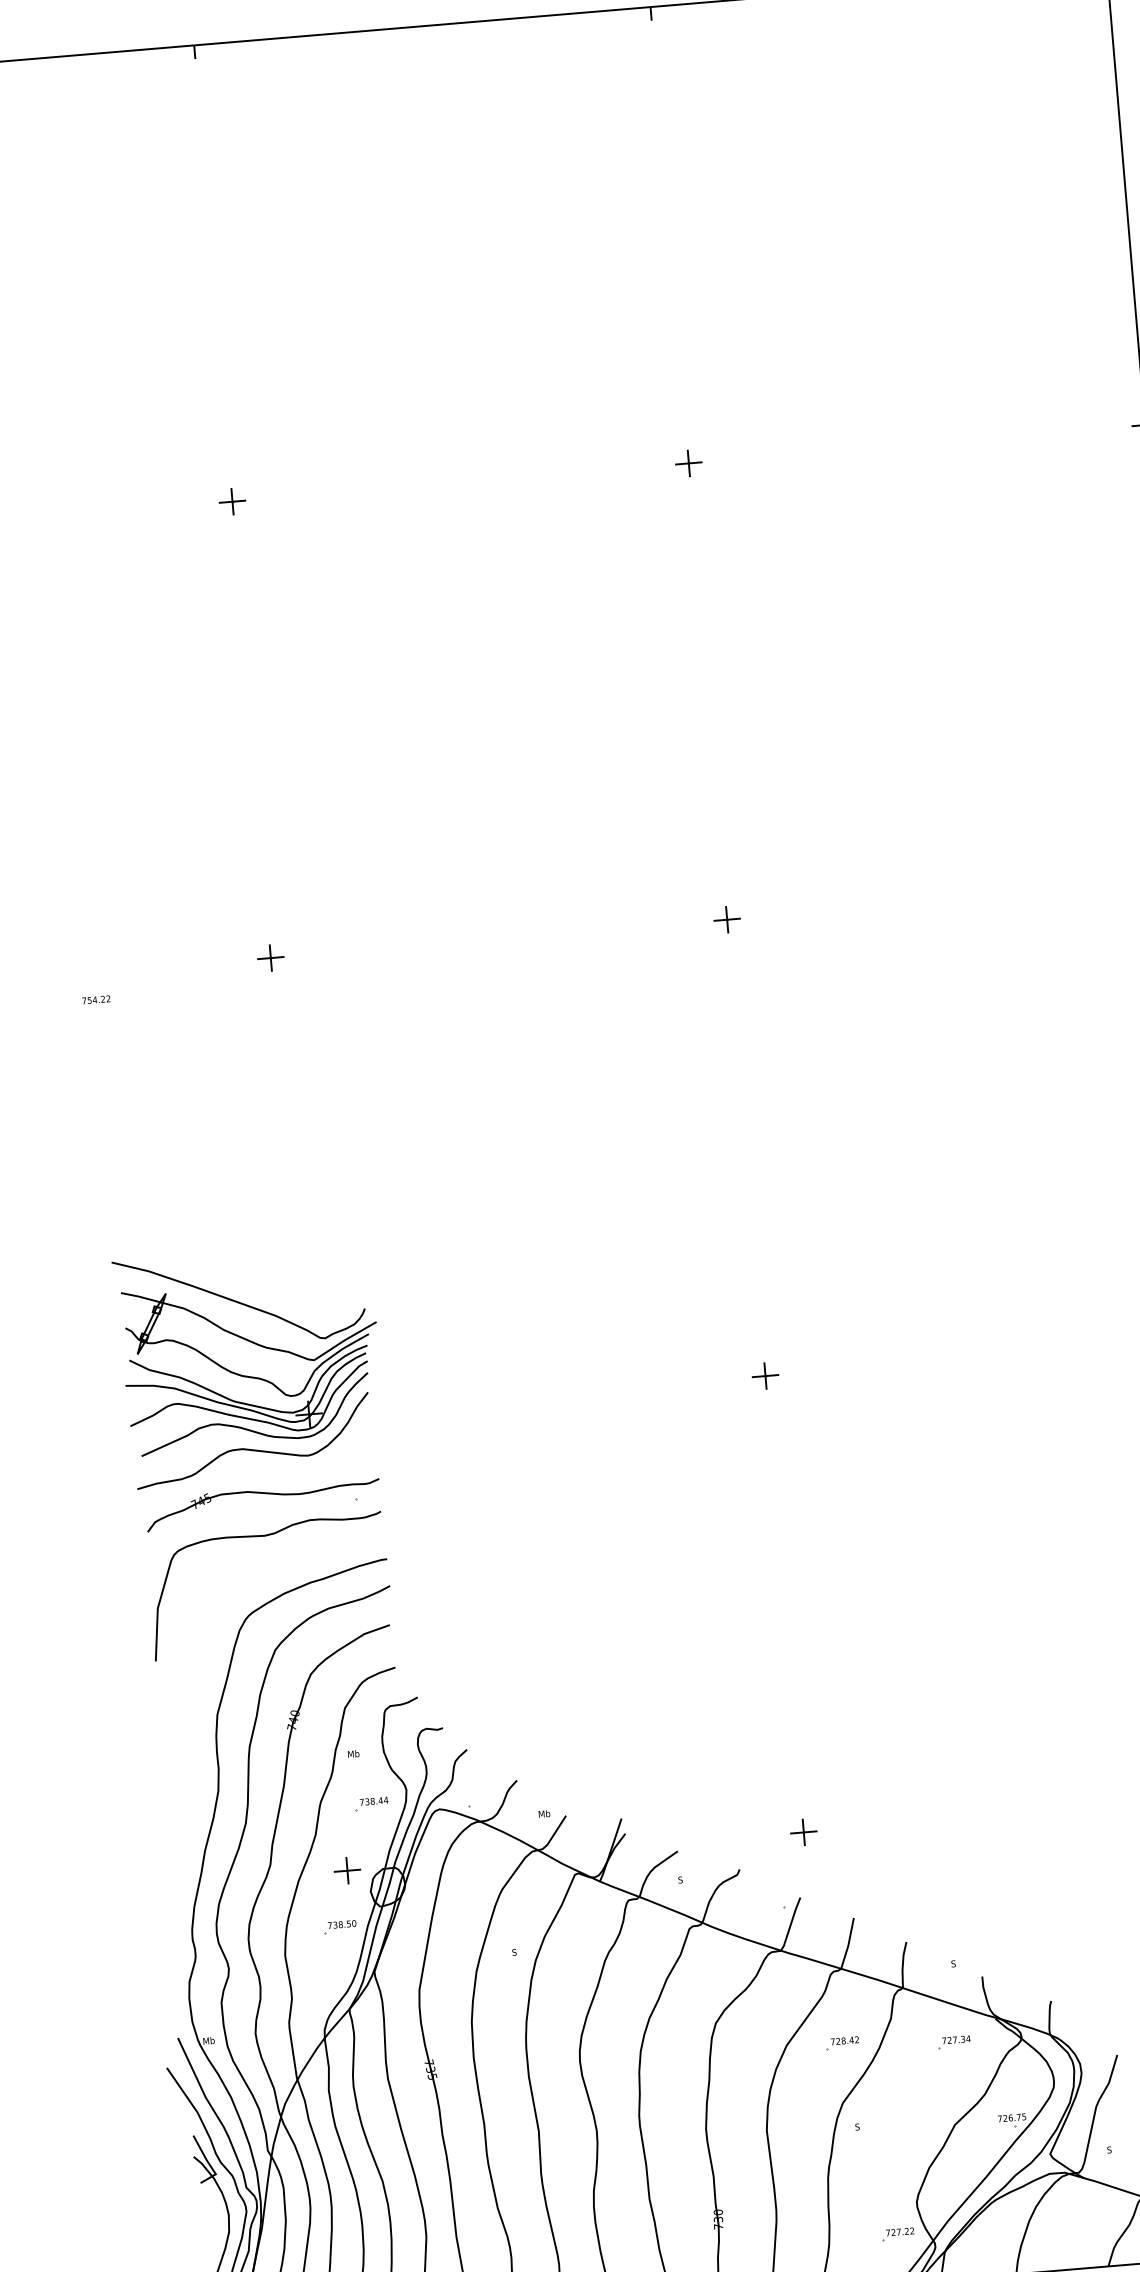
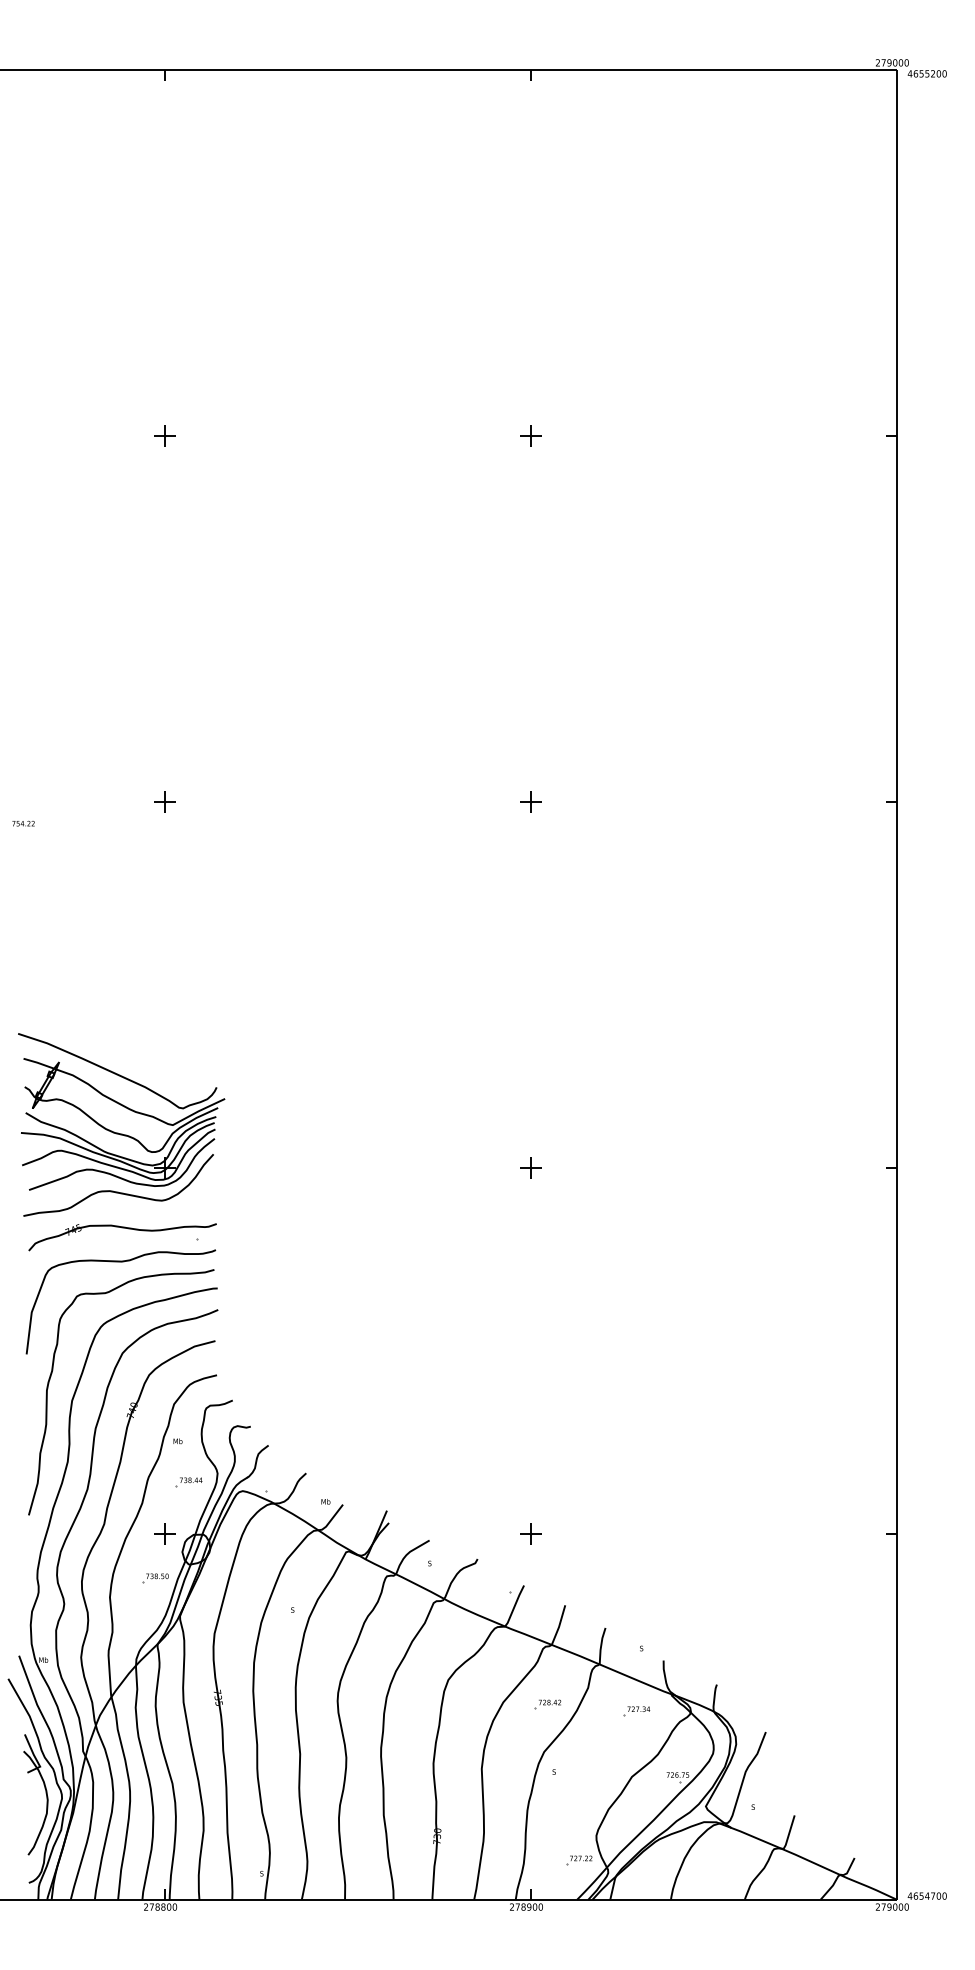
curve: (191, 1678) -> (53, 1370), added

